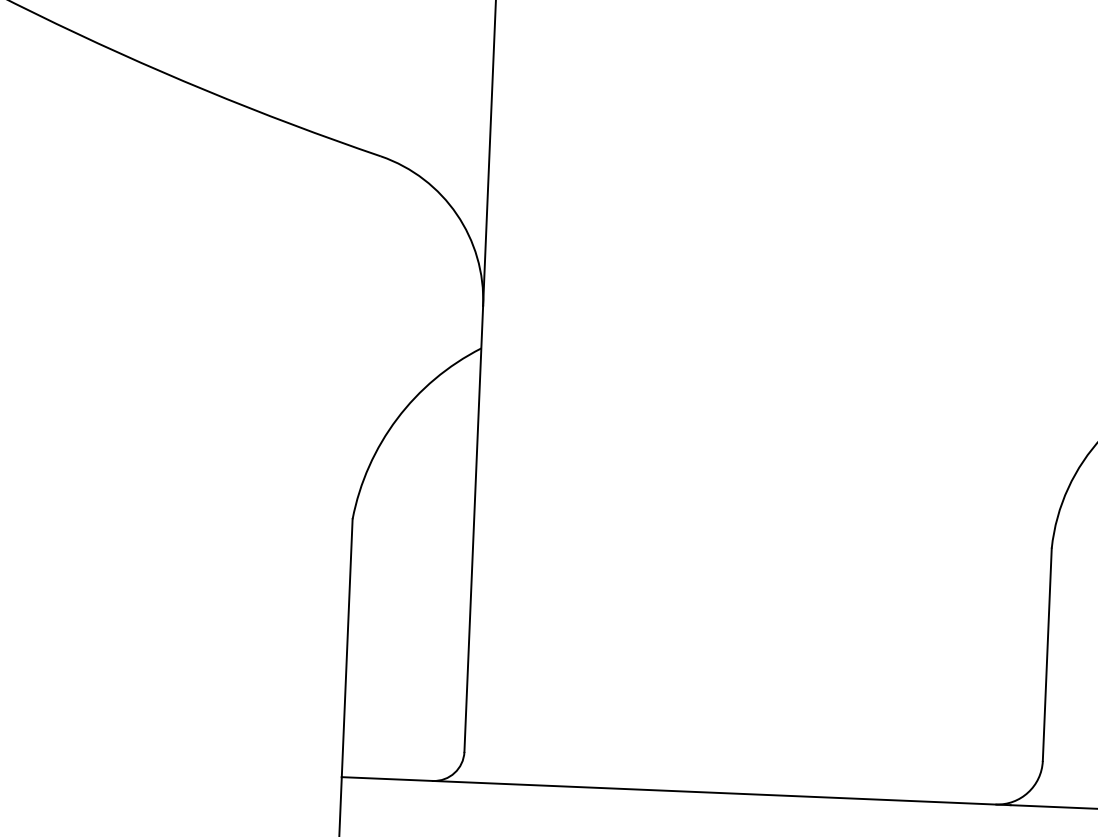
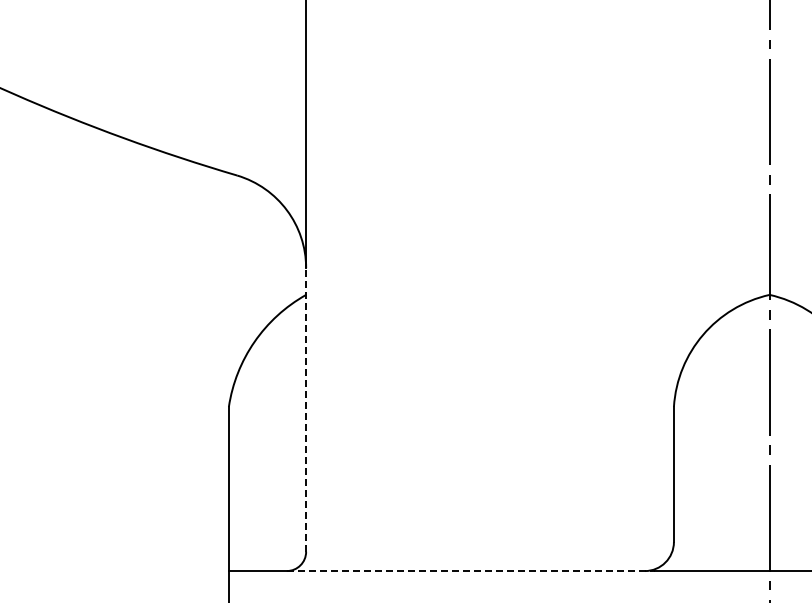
line: (474, 528) -> (306, 409), solid -> dashed
line: (721, 793) -> (470, 571), solid -> dashed

